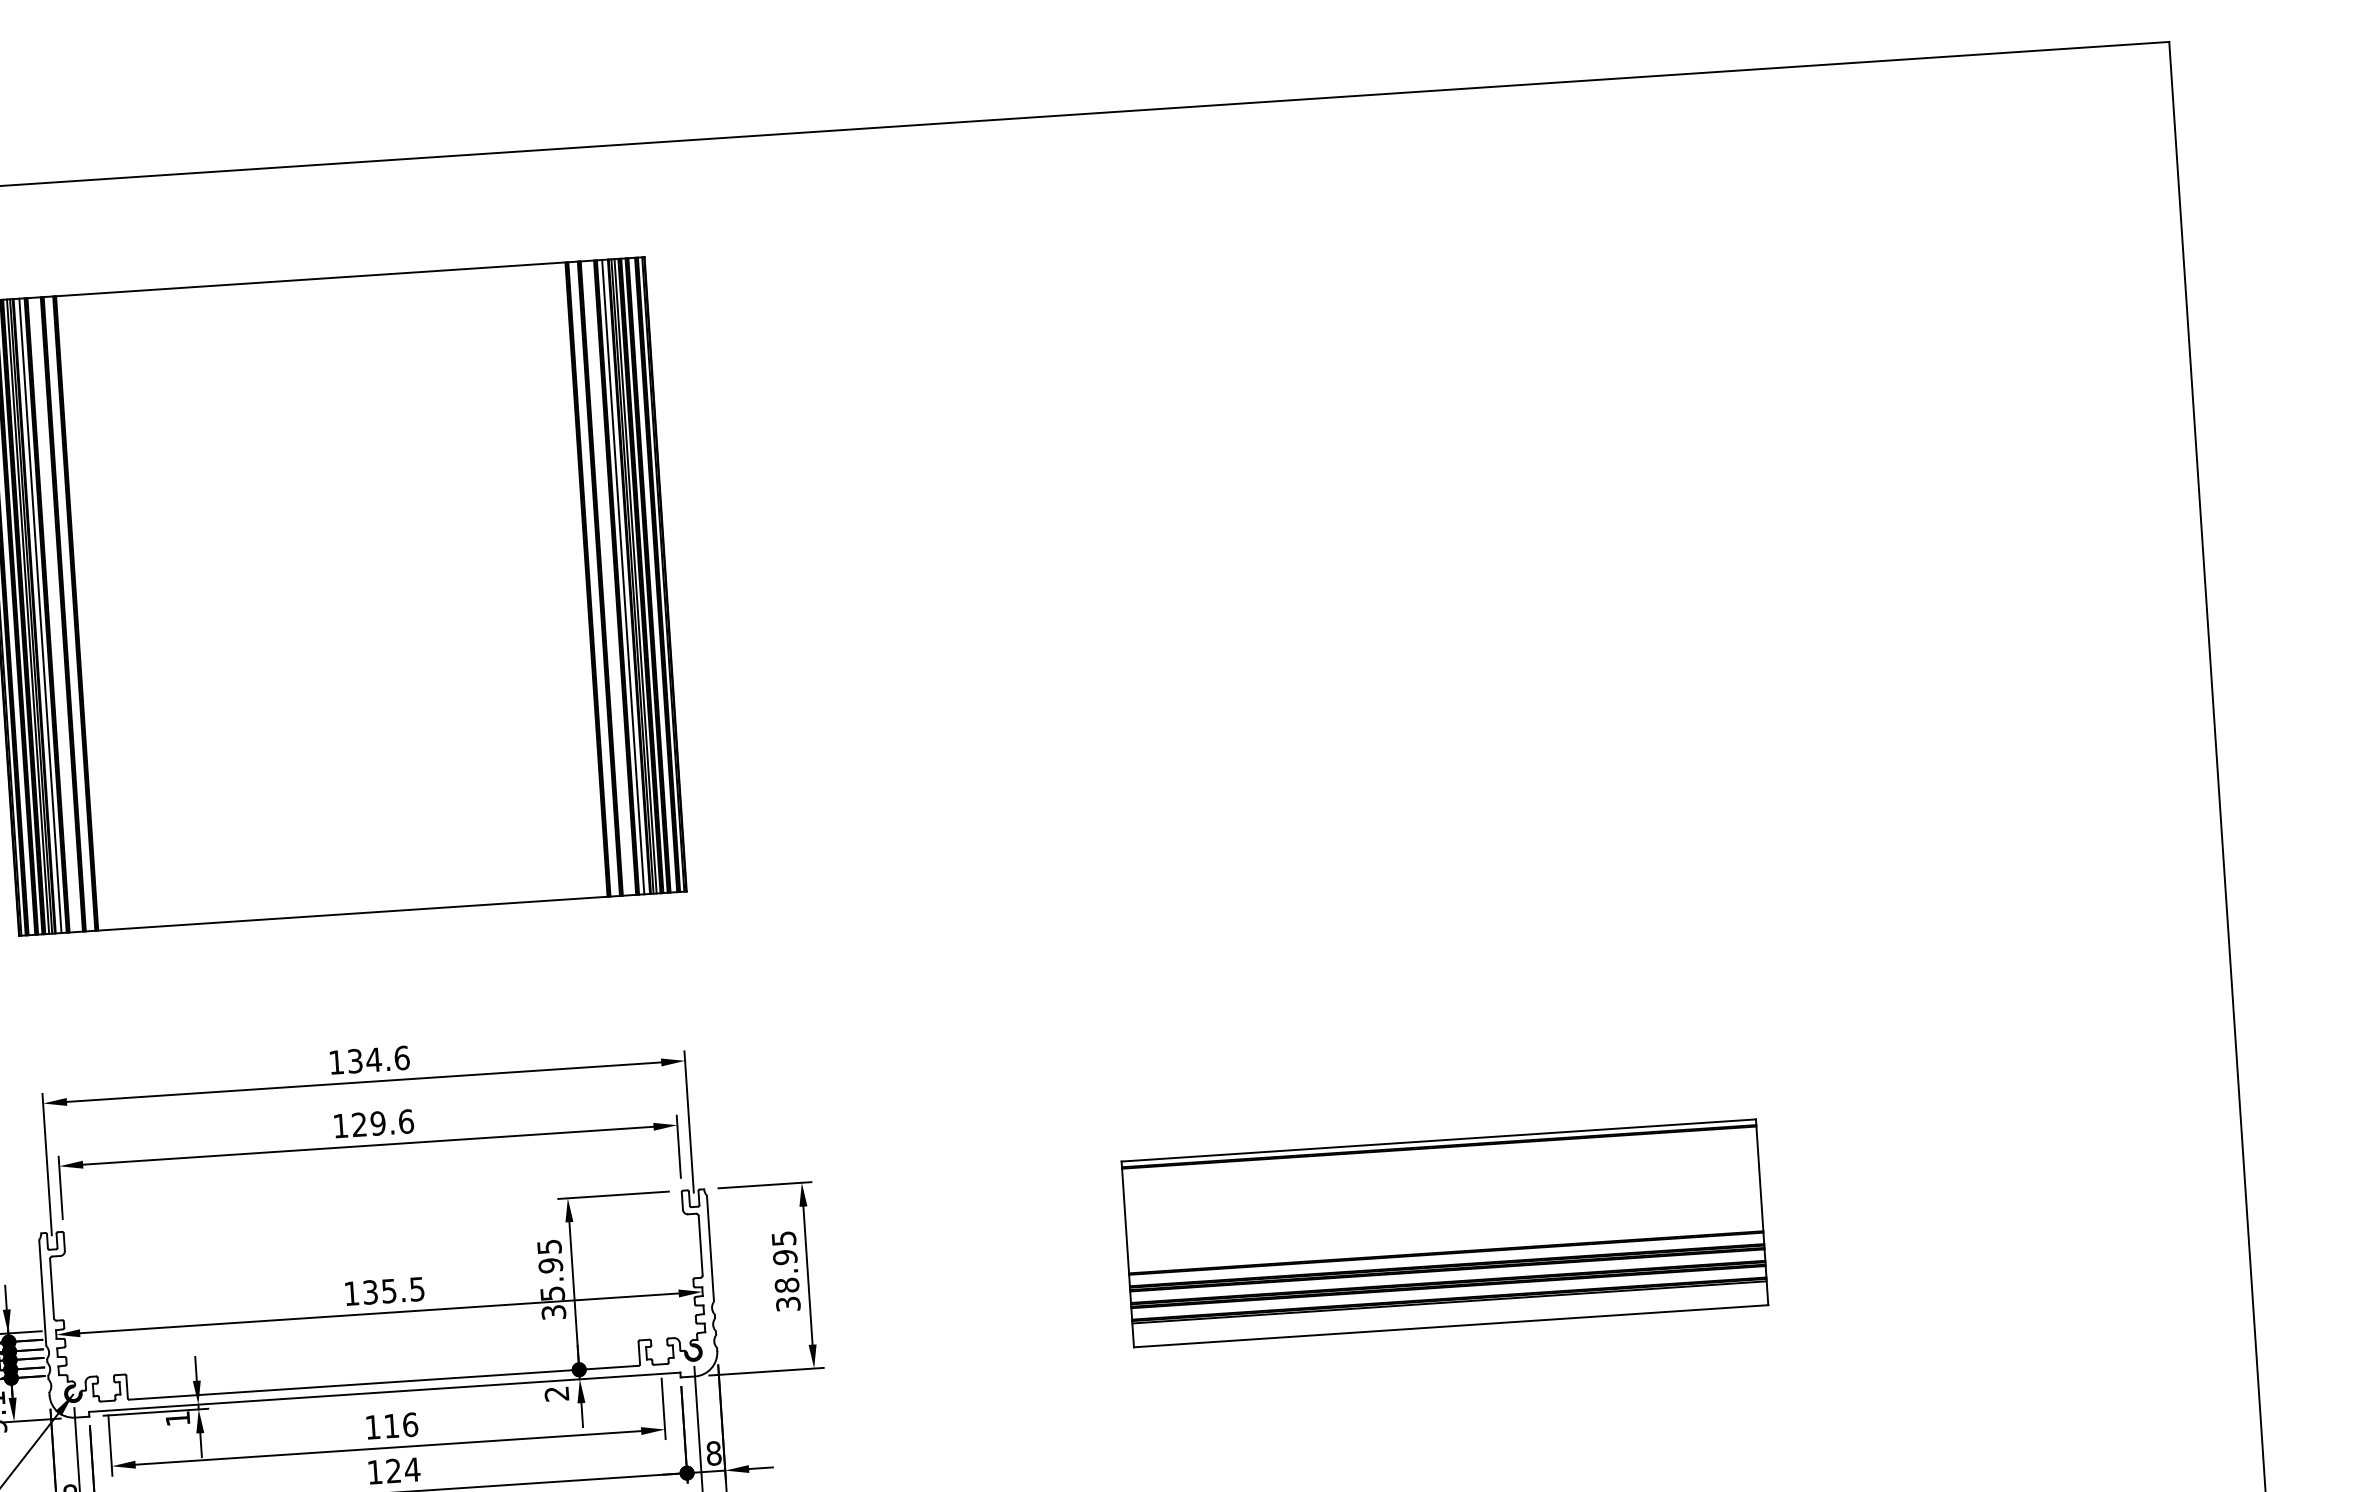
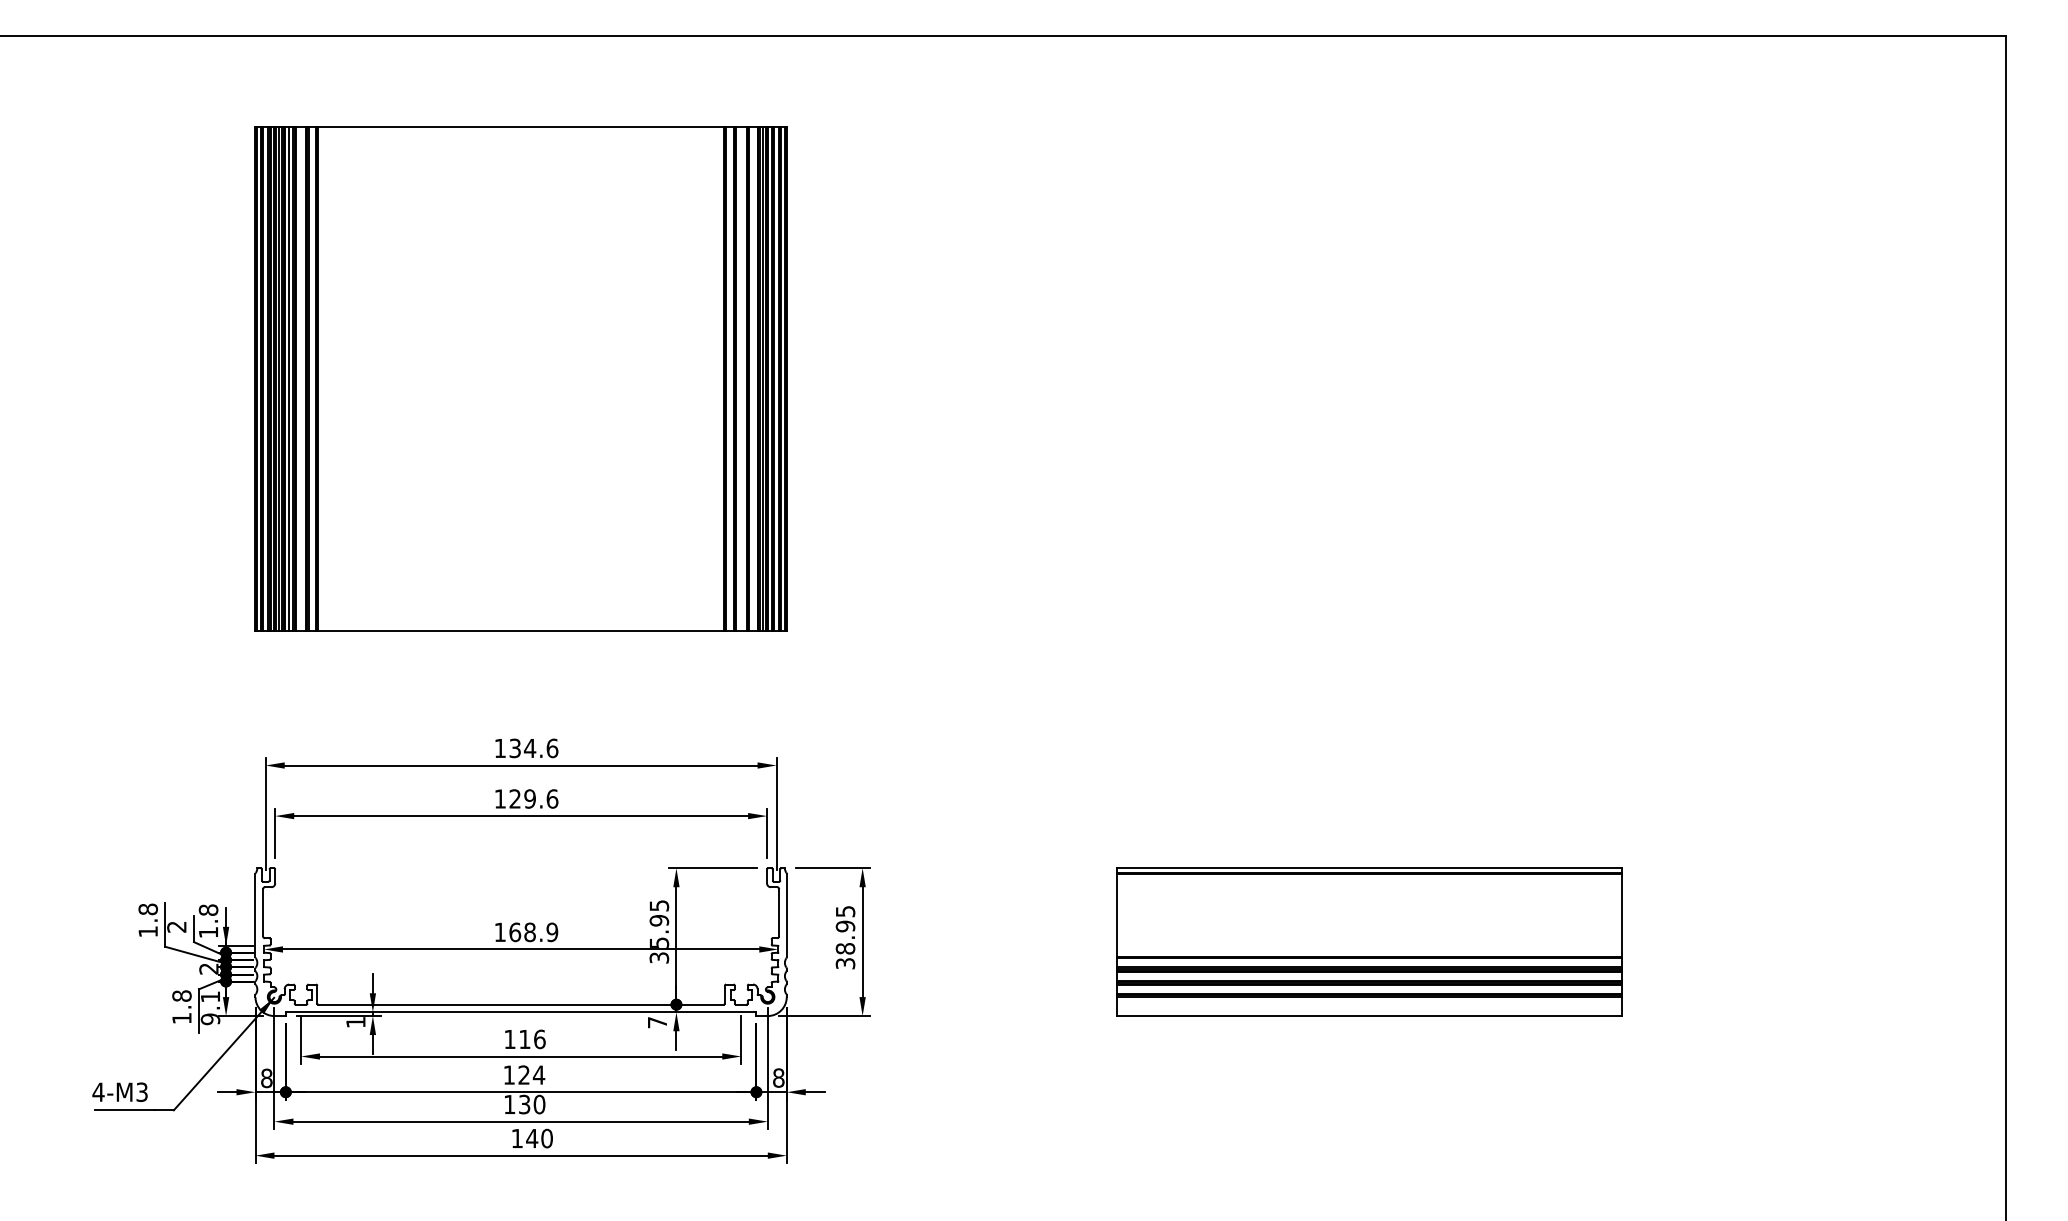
line: (623, 576) -> (753, 378), removed
text: (393, 1291) -> (533, 932), 135.5 -> 168.9
text: (555, 1393) -> (656, 1022), 2 -> 7

